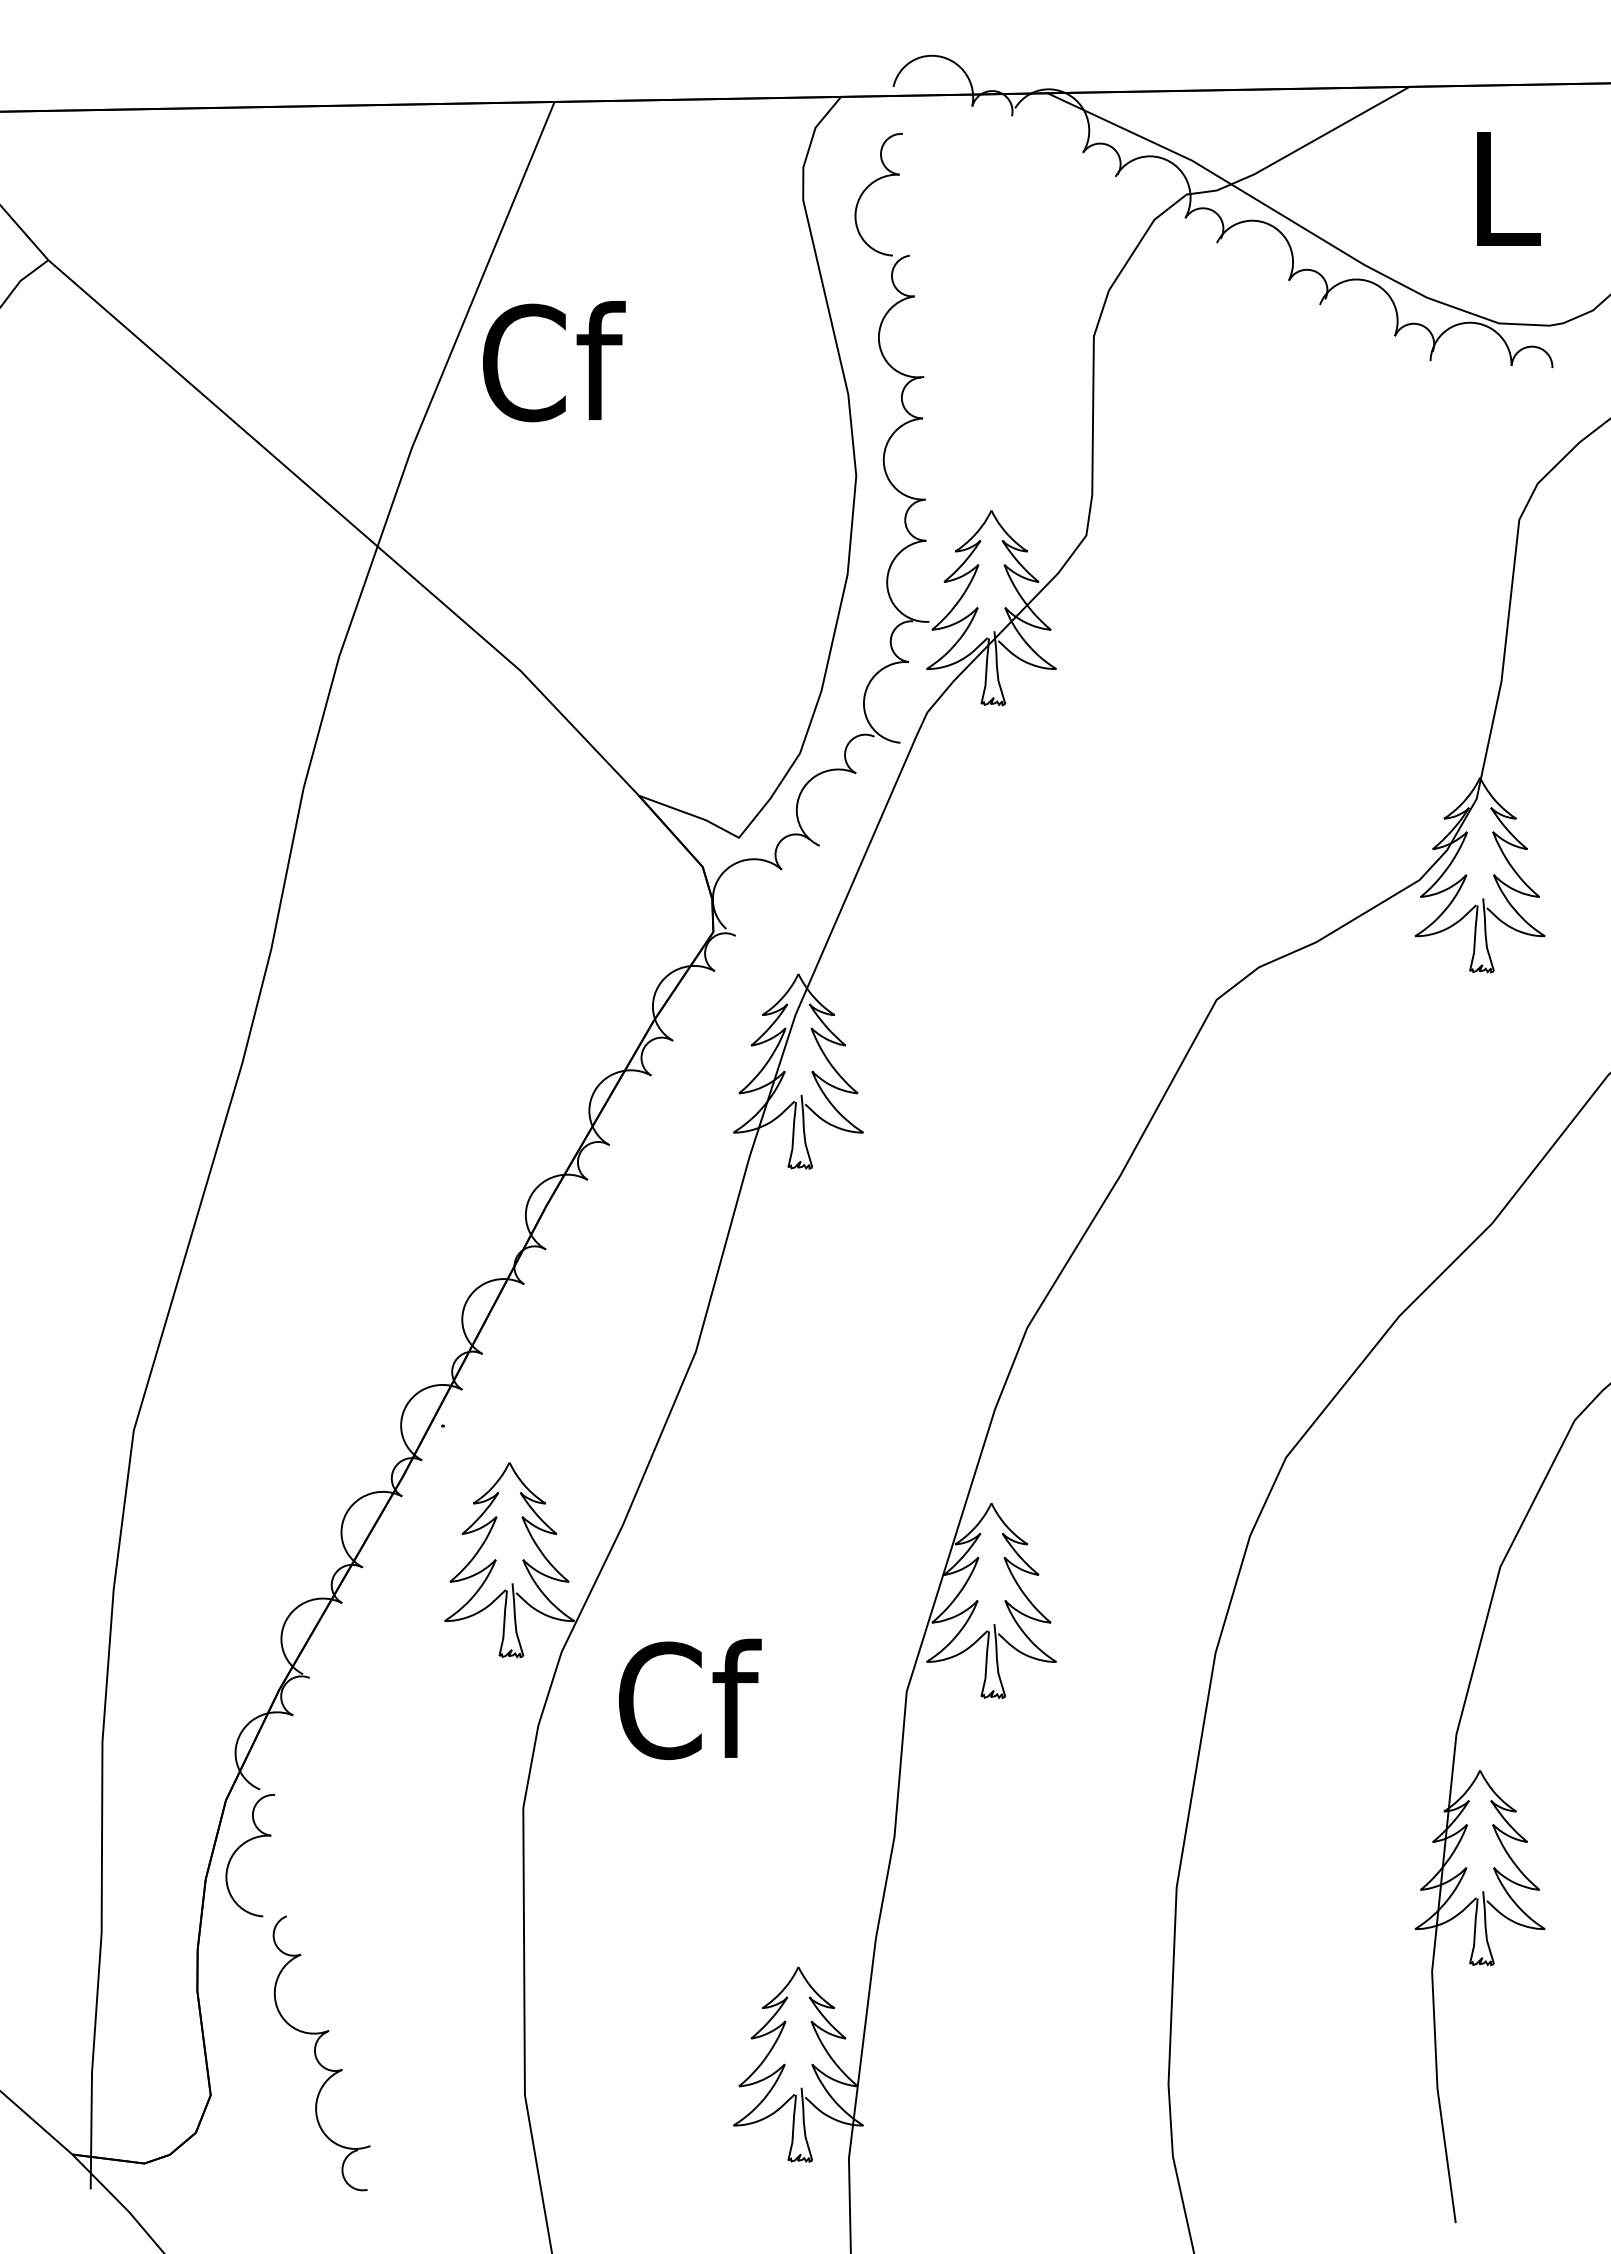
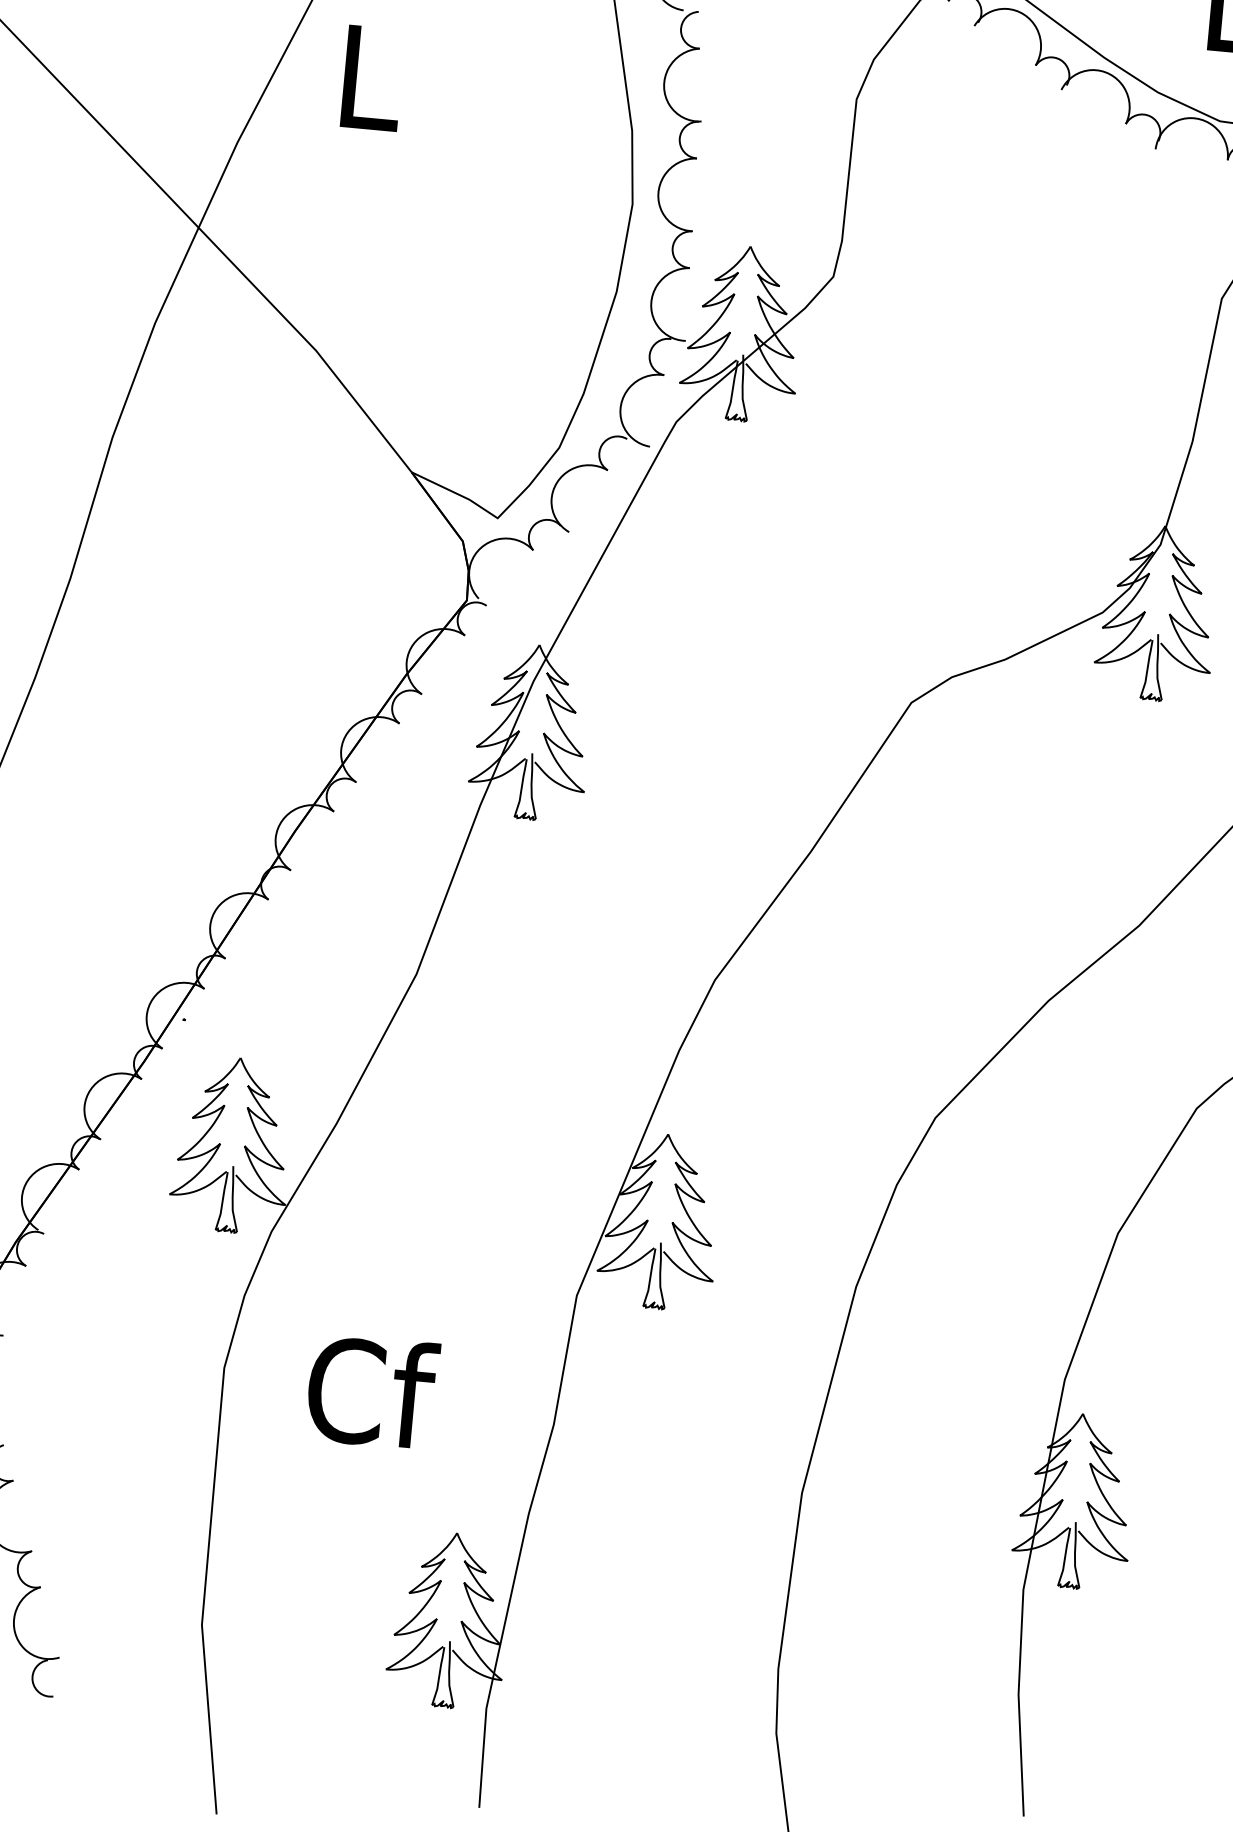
text: (554, 361) -> (372, 77), Cf -> L
text: (689, 1698) -> (372, 1391), moved

